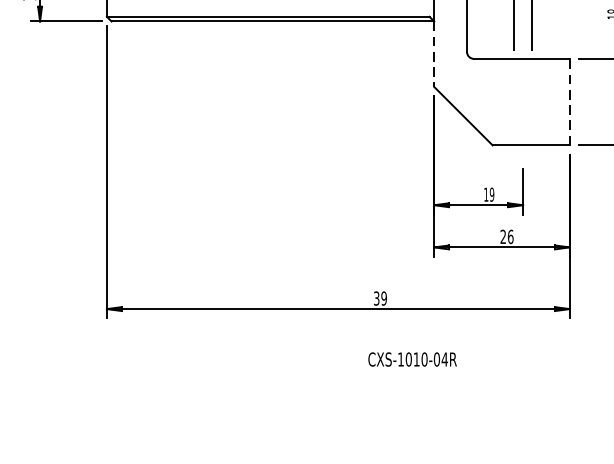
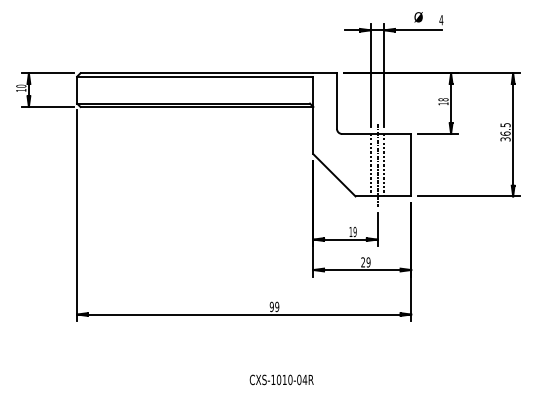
line: (434, 54) -> (313, 130), dashed -> solid
line: (513, 101) -> (370, 164), added
line: (523, 101) -> (377, 164), added
line: (532, 101) -> (384, 164), added
line: (570, 101) -> (411, 164), dashed -> solid
text: (510, 236) -> (368, 262), 26 -> 29
text: (376, 297) -> (271, 306), 39 -> 99
text: (412, 358) -> (281, 379), moved

